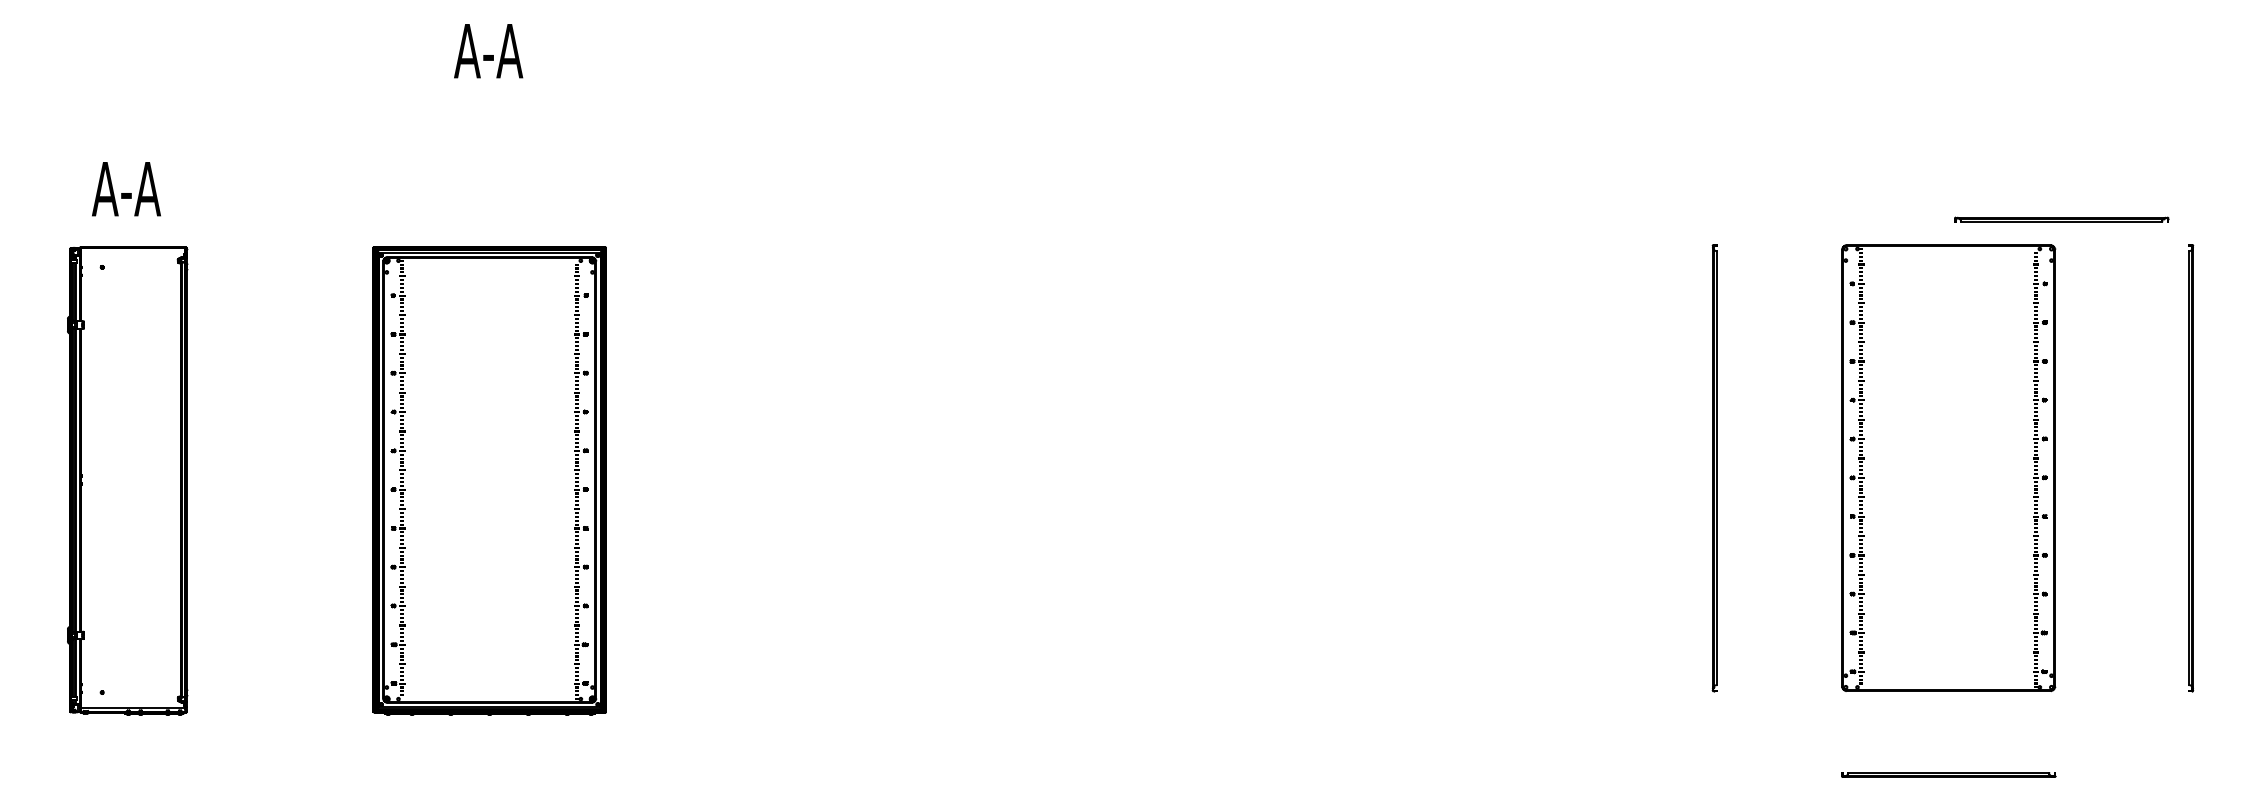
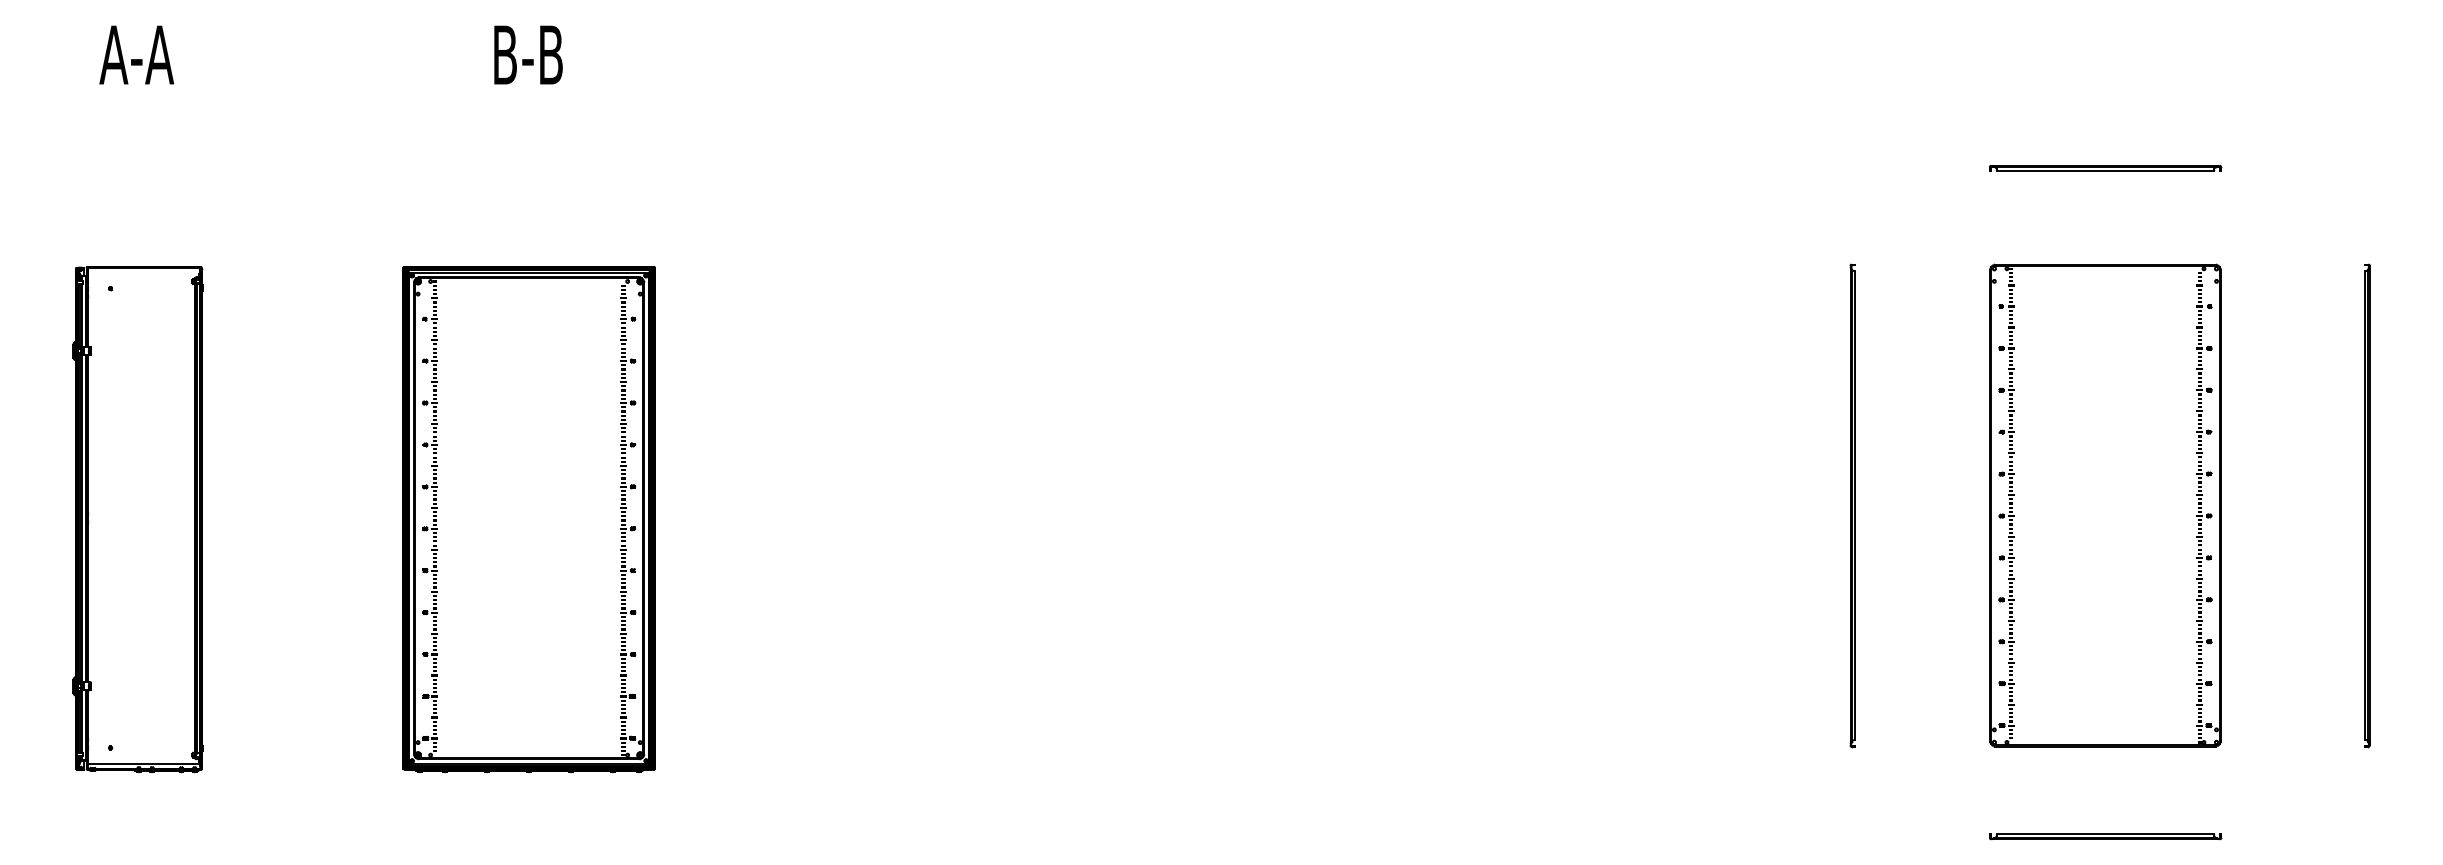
text: (488, 51) -> (527, 55), A-A -> B-B
text: (126, 189) -> (136, 55), moved
part: (2061, 219) -> (2105, 167), moved

